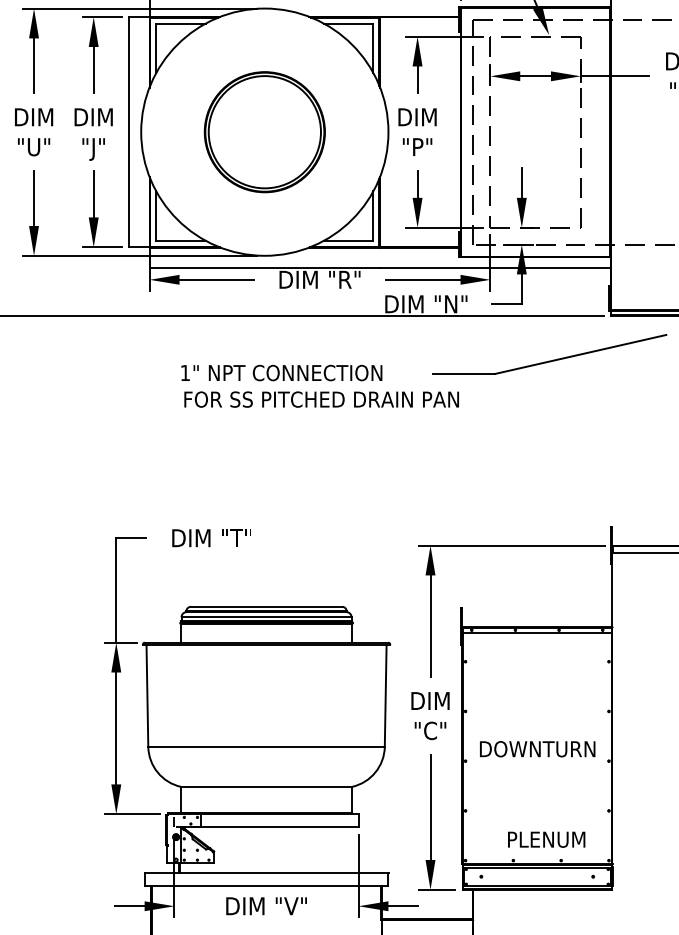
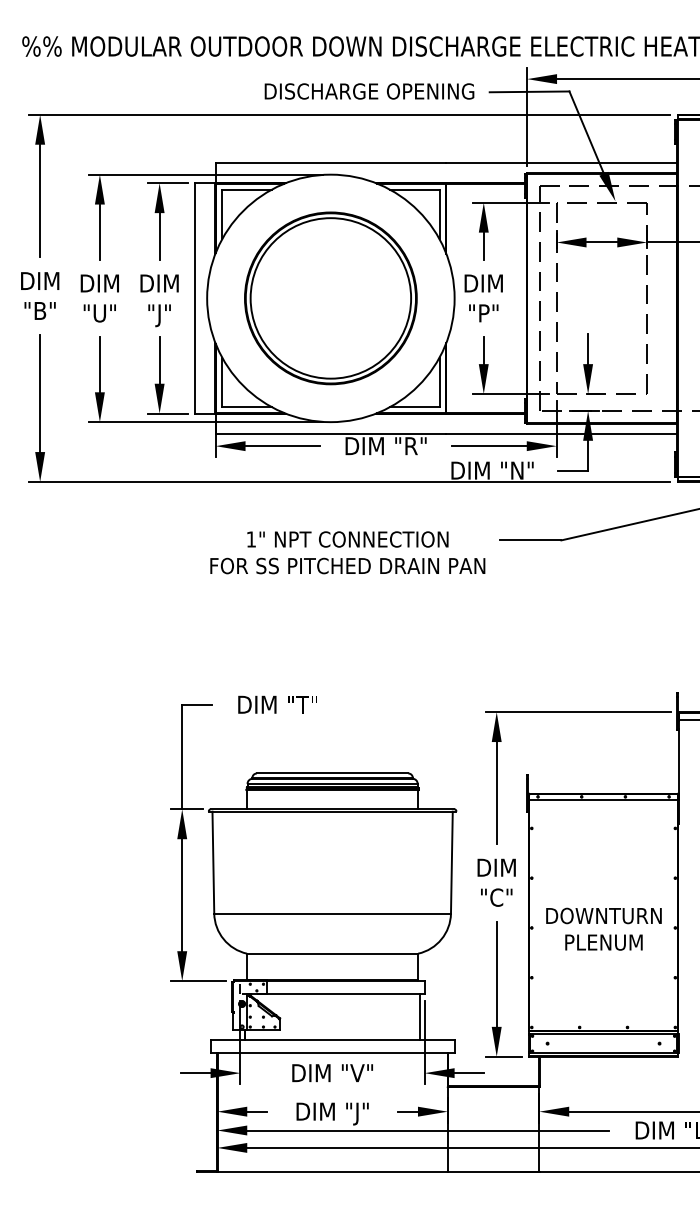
part: (264, 132) -> (330, 298), size x1.43
text: (321, 399) -> (347, 565), moved
text: (546, 839) -> (603, 942), moved
line: (353, 850) -> (419, 1017), added

